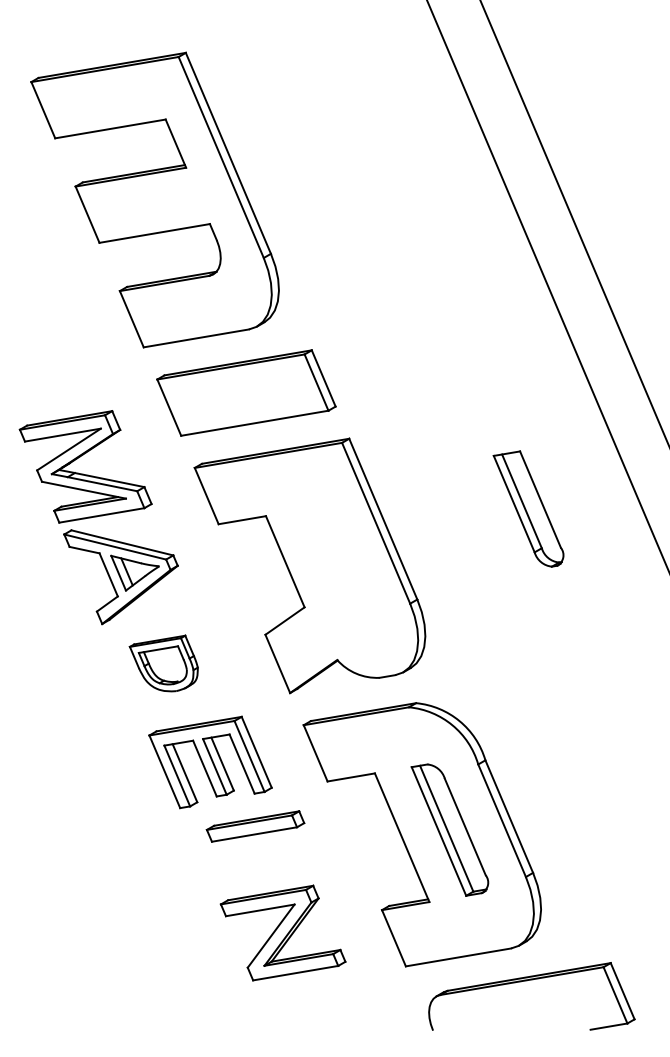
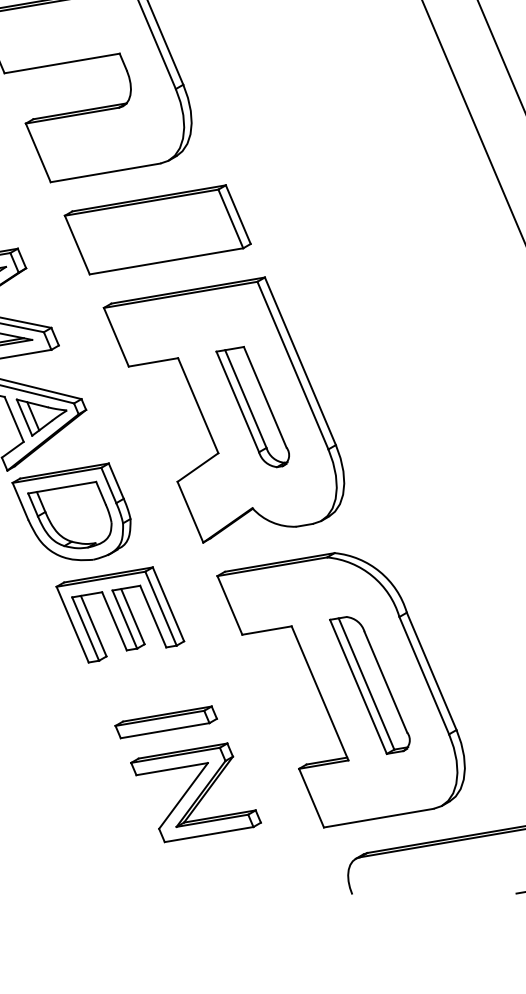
part: (528, 508) -> (252, 406), moved
part: (163, 663) -> (71, 511), size x1.67
part: (255, 826) -> (166, 722), moved

